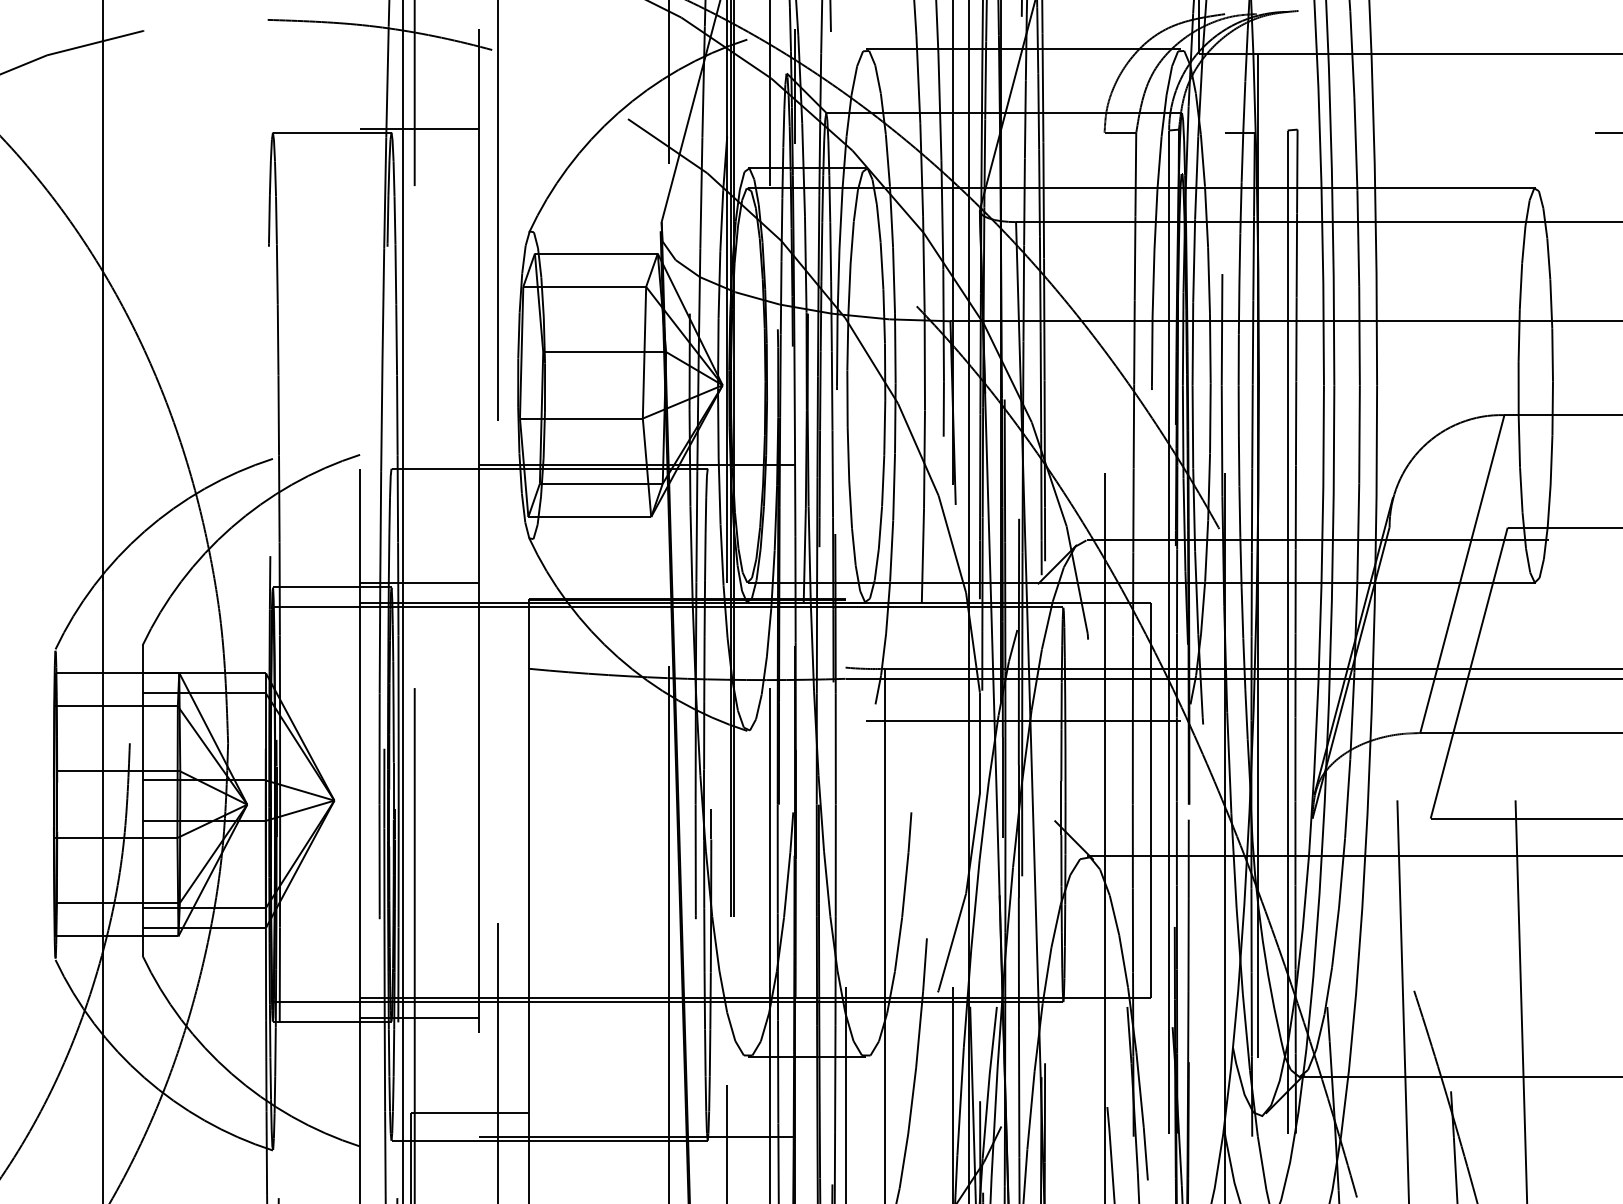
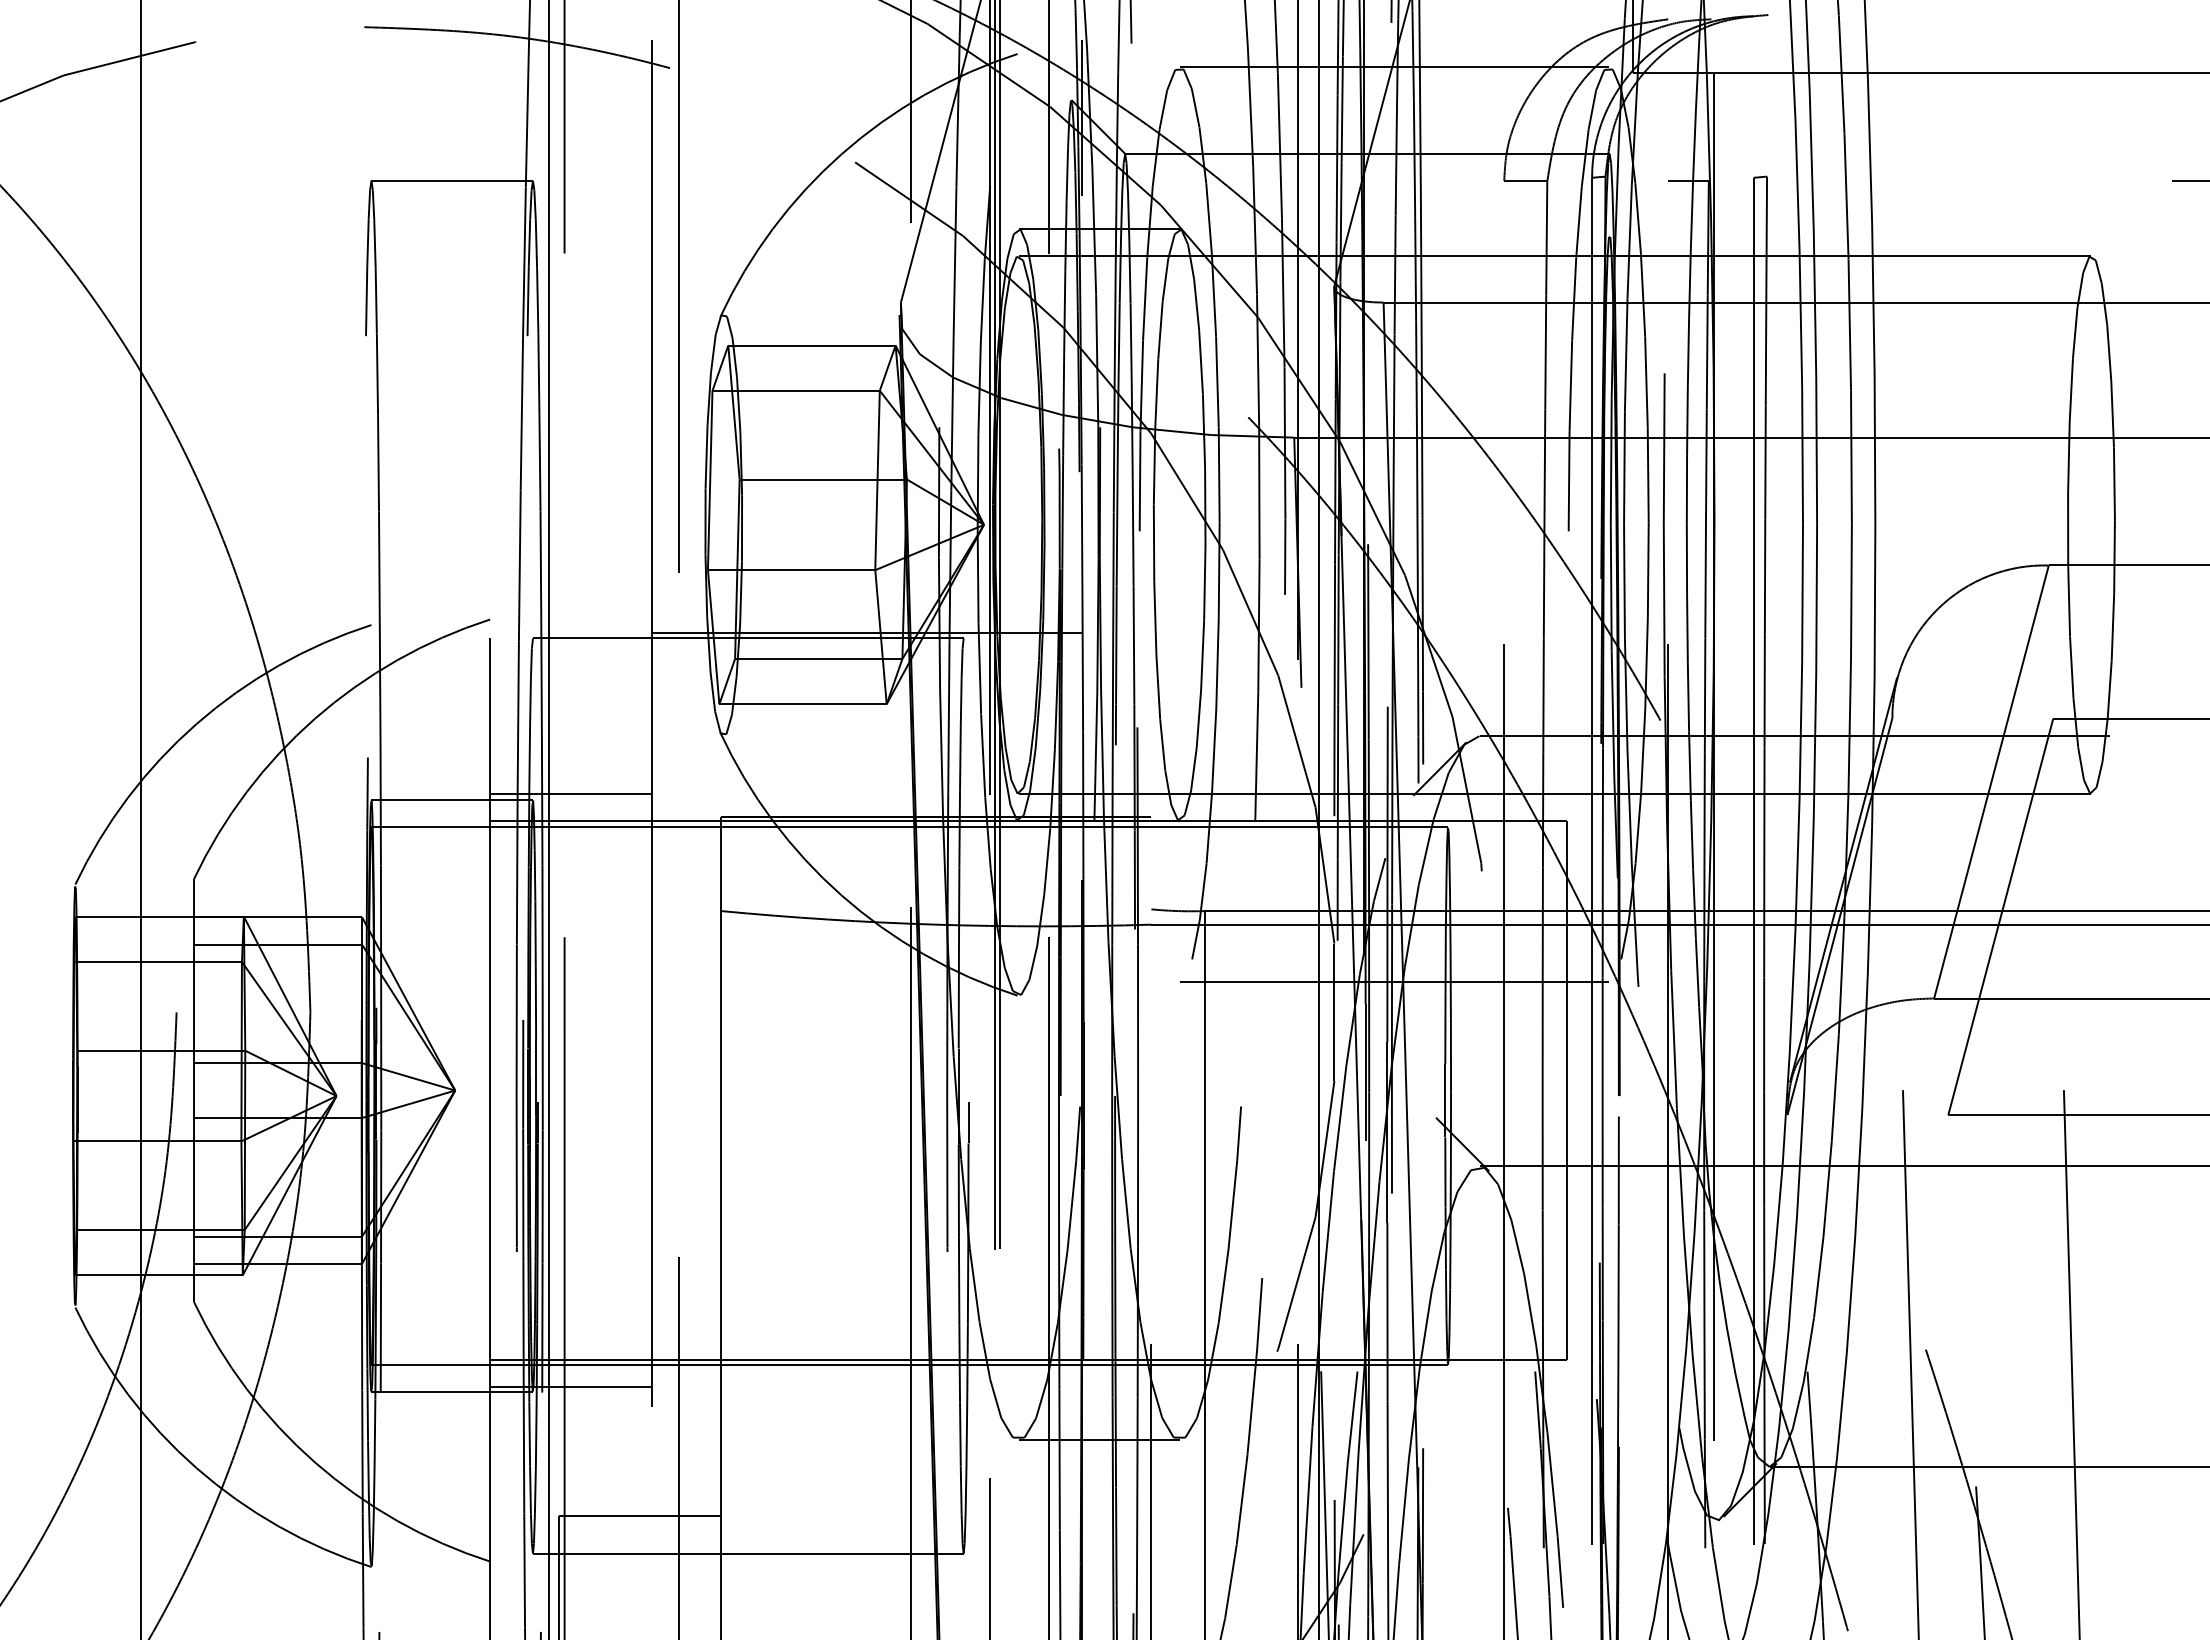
line: (419, 128) -> (570, 175), removed
line: (636, 1136) -> (866, 1548), removed

